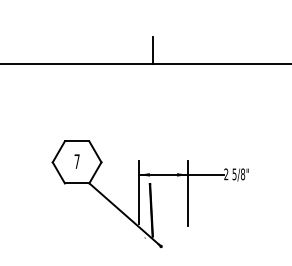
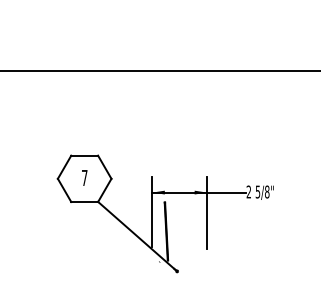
line: (152, 50) -> (167, 55), removed

